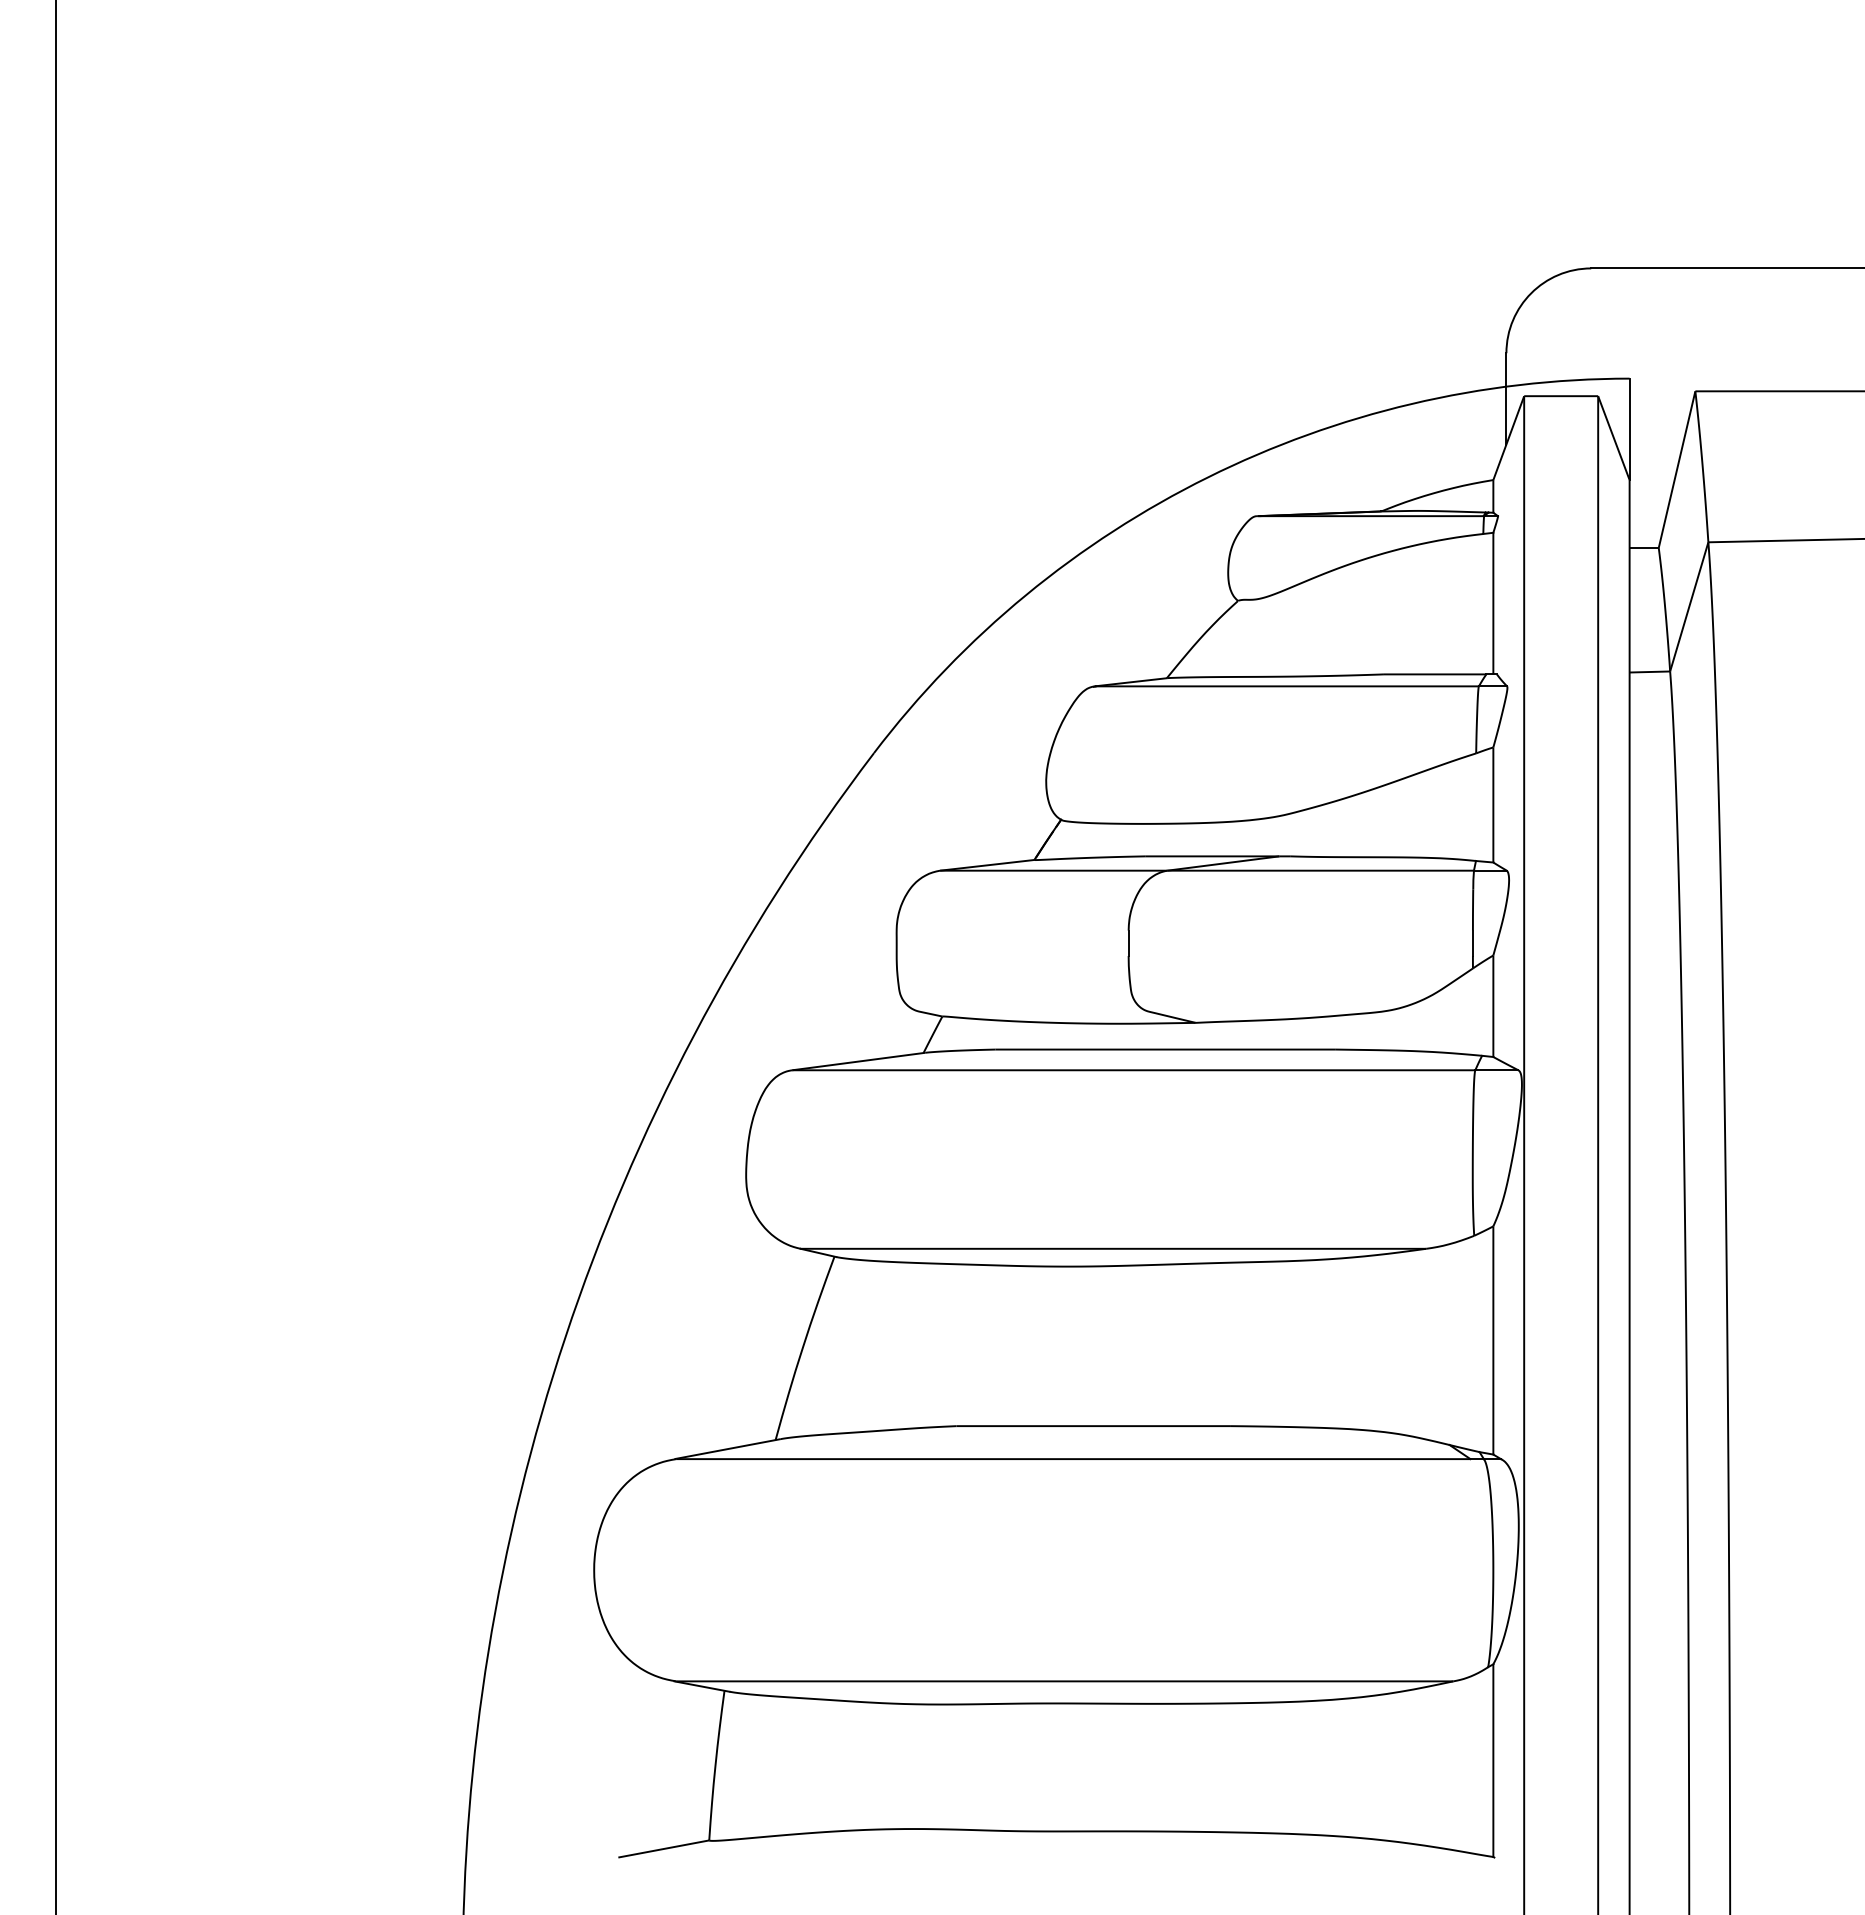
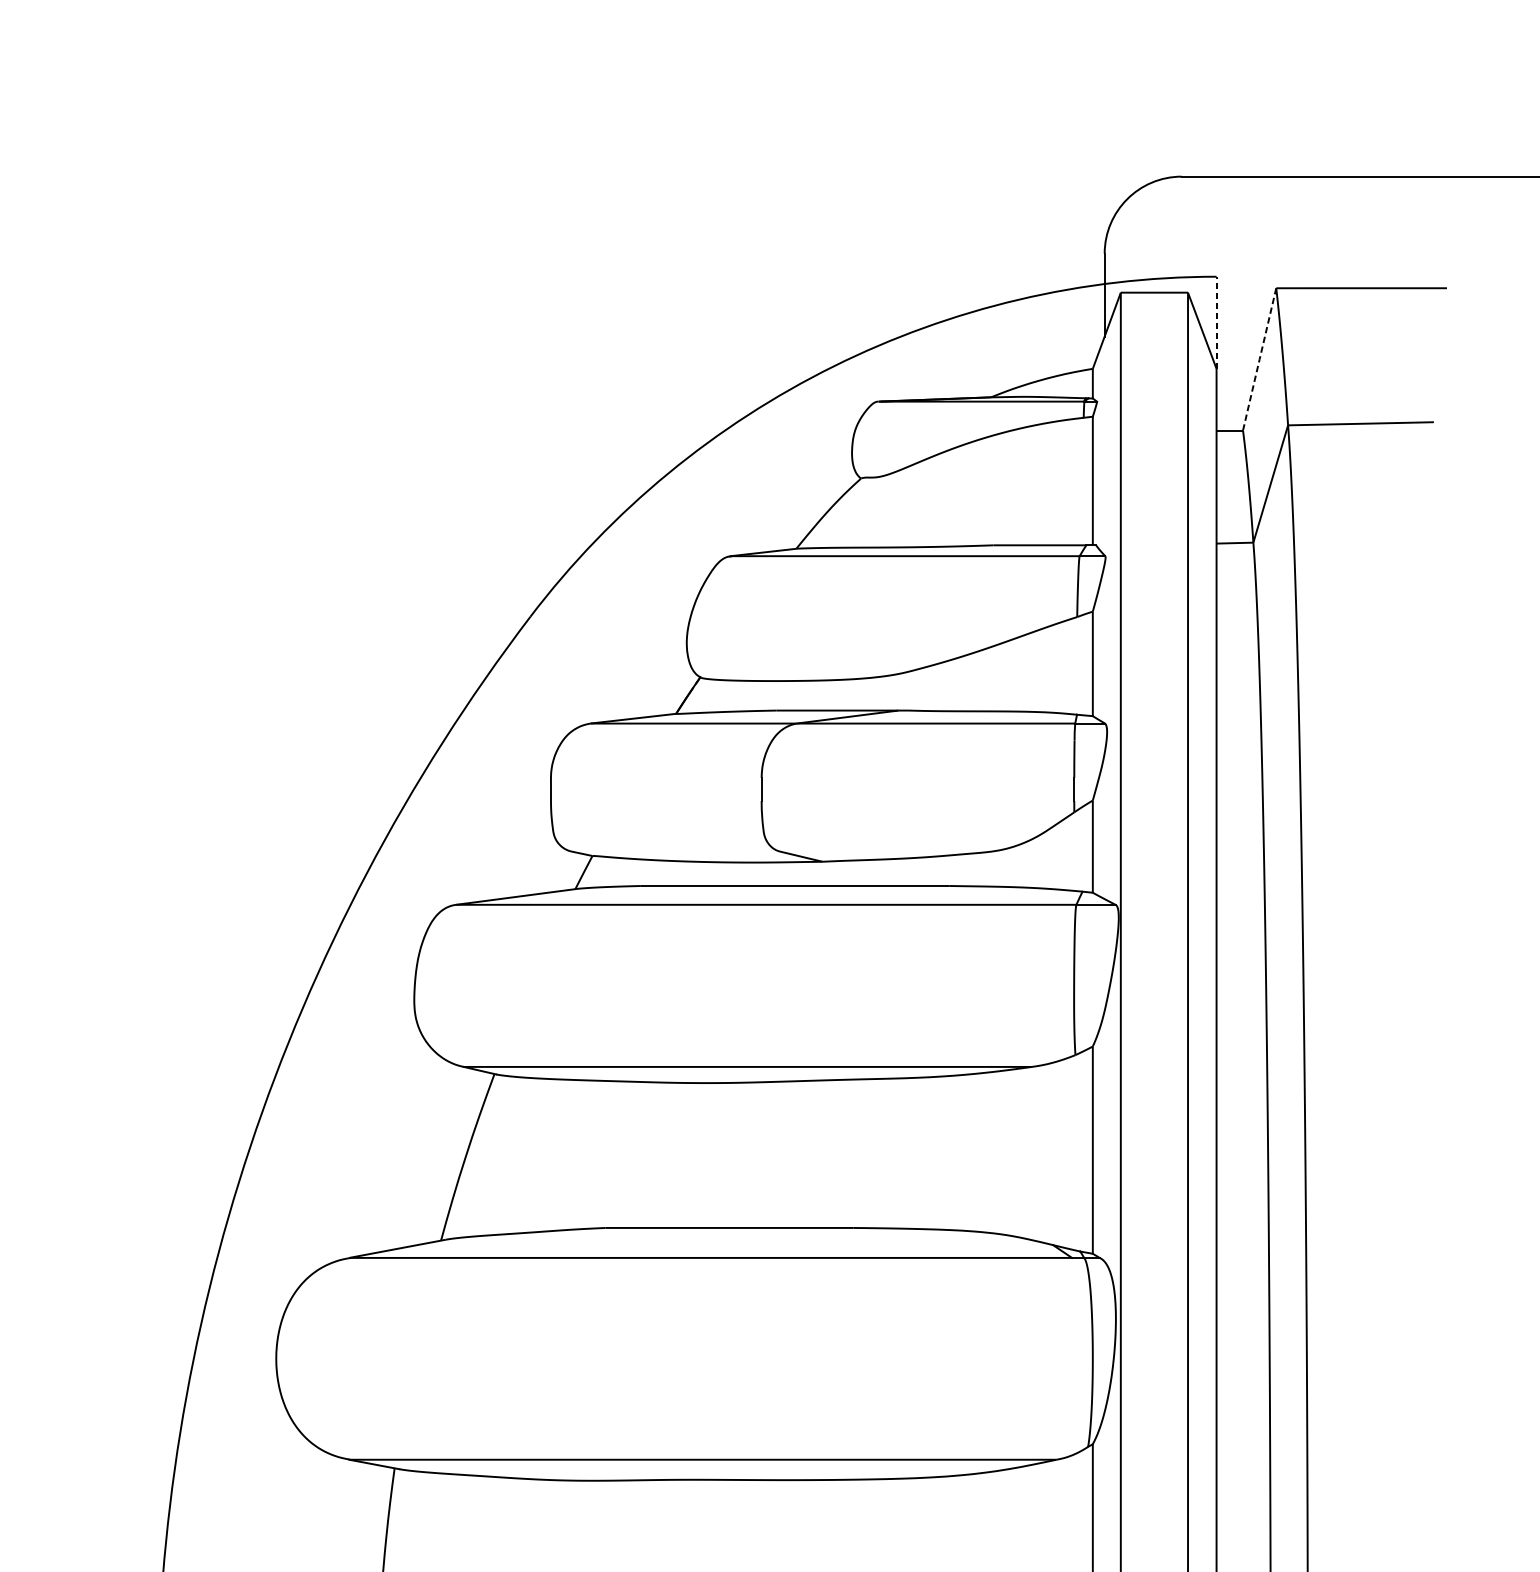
line: (1629, 429) -> (1216, 322), solid -> dashed
line: (1677, 469) -> (1260, 359), solid -> dashed

